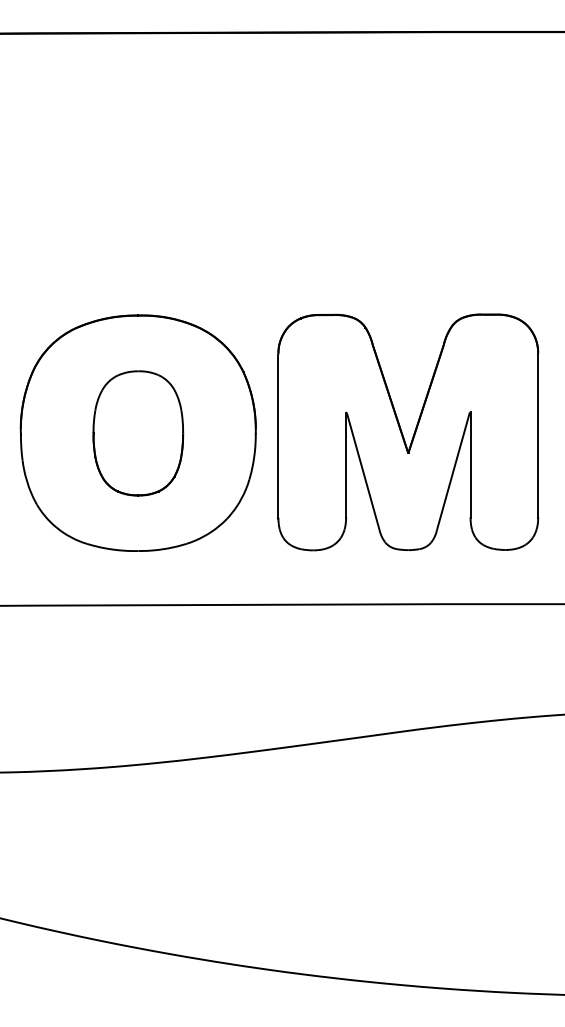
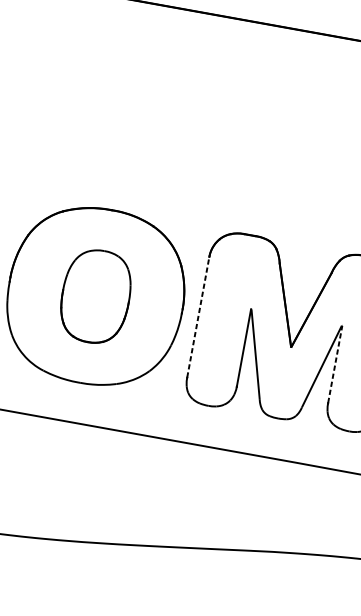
line: (278, 436) -> (198, 317), solid -> dashed
line: (470, 464) -> (335, 364), solid -> dashed

